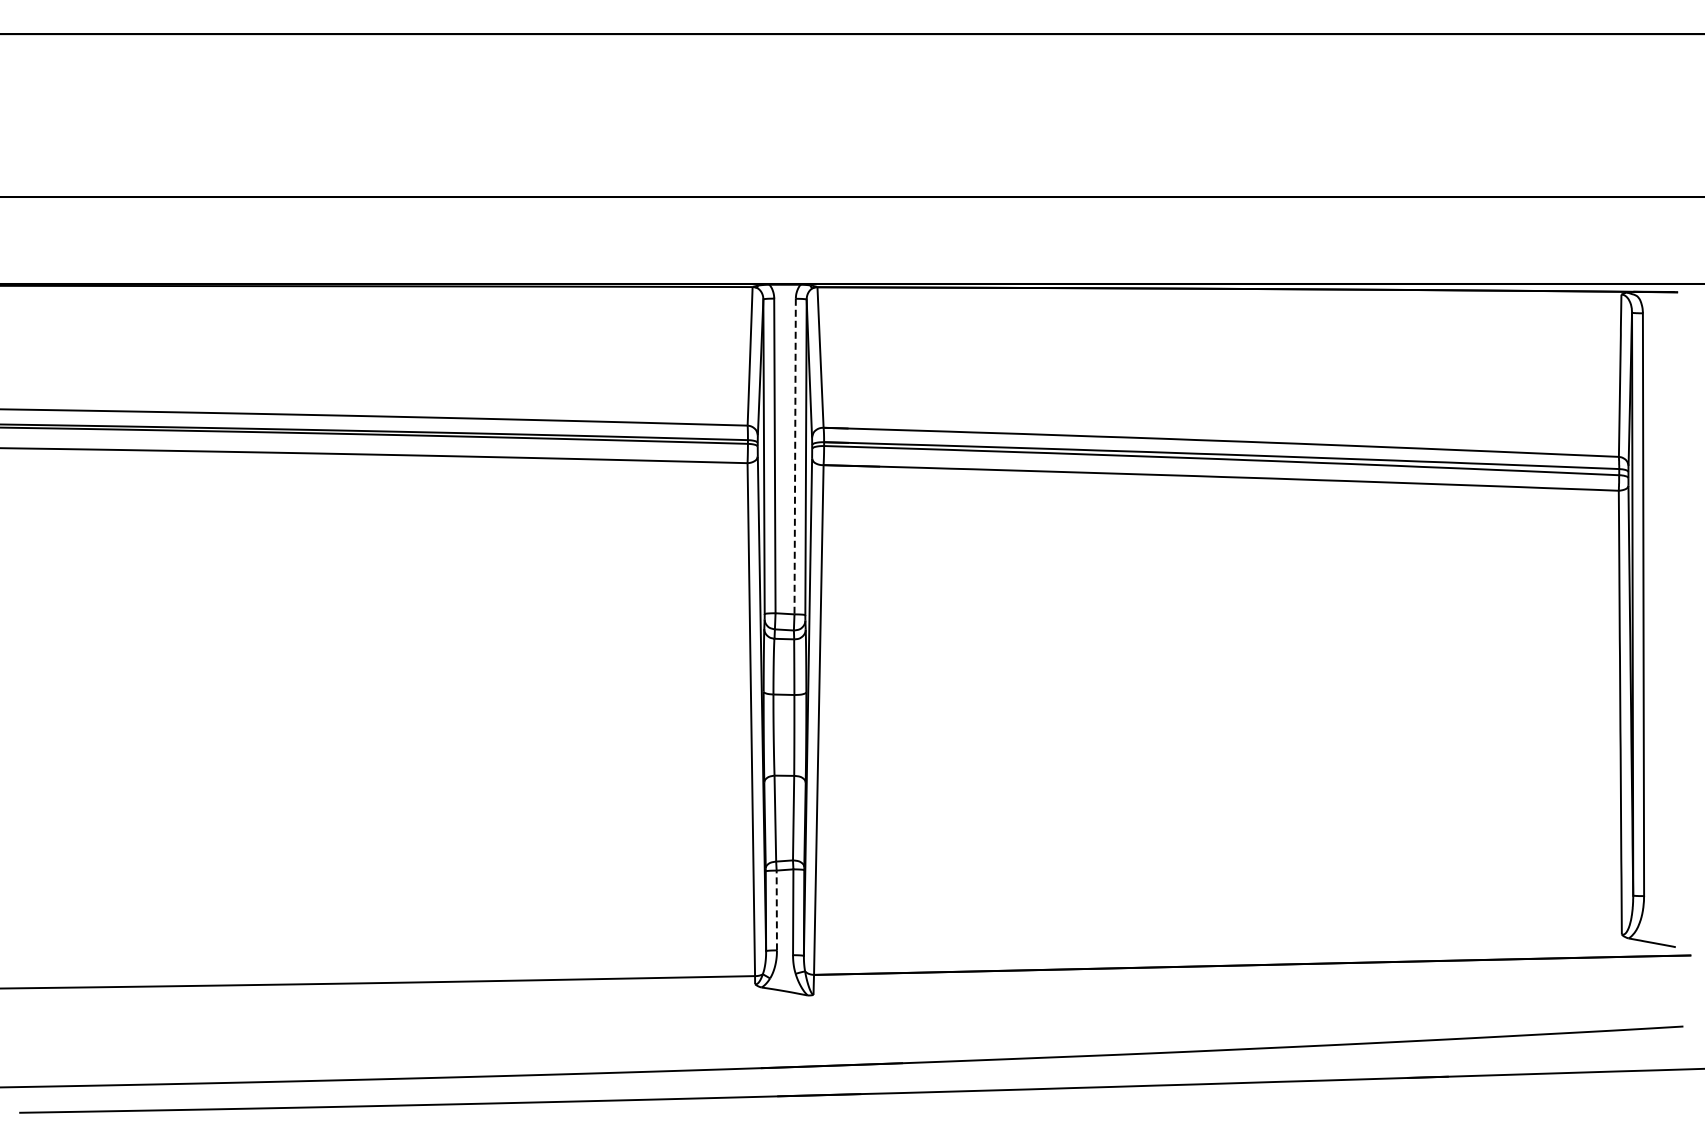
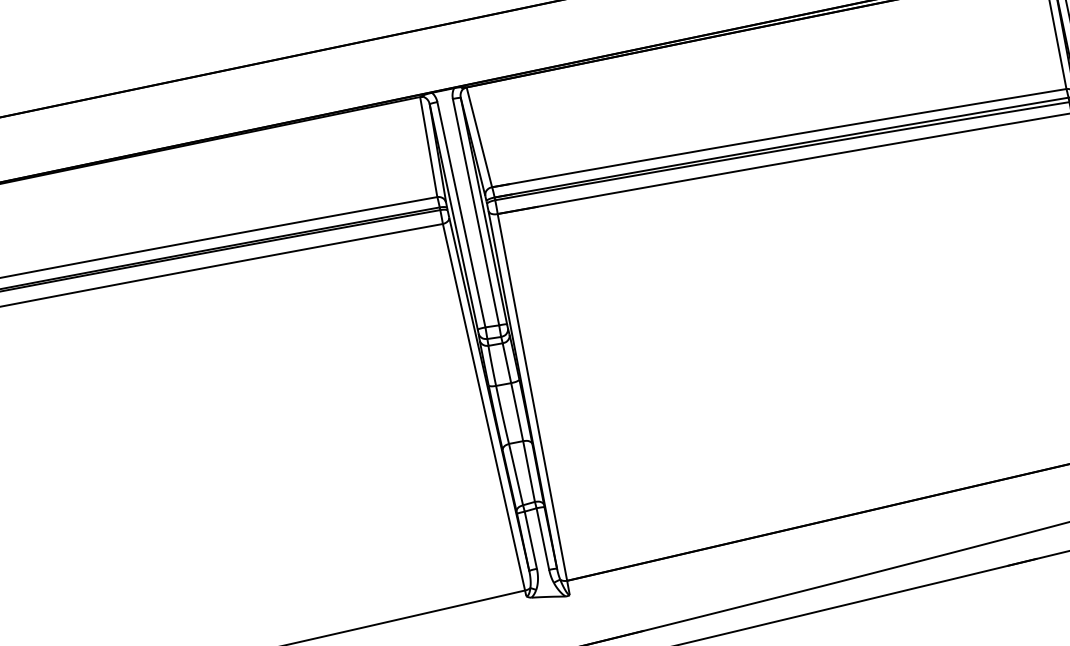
line: (795, 456) -> (476, 212), dashed -> solid
line: (776, 910) -> (530, 540), dashed -> solid

